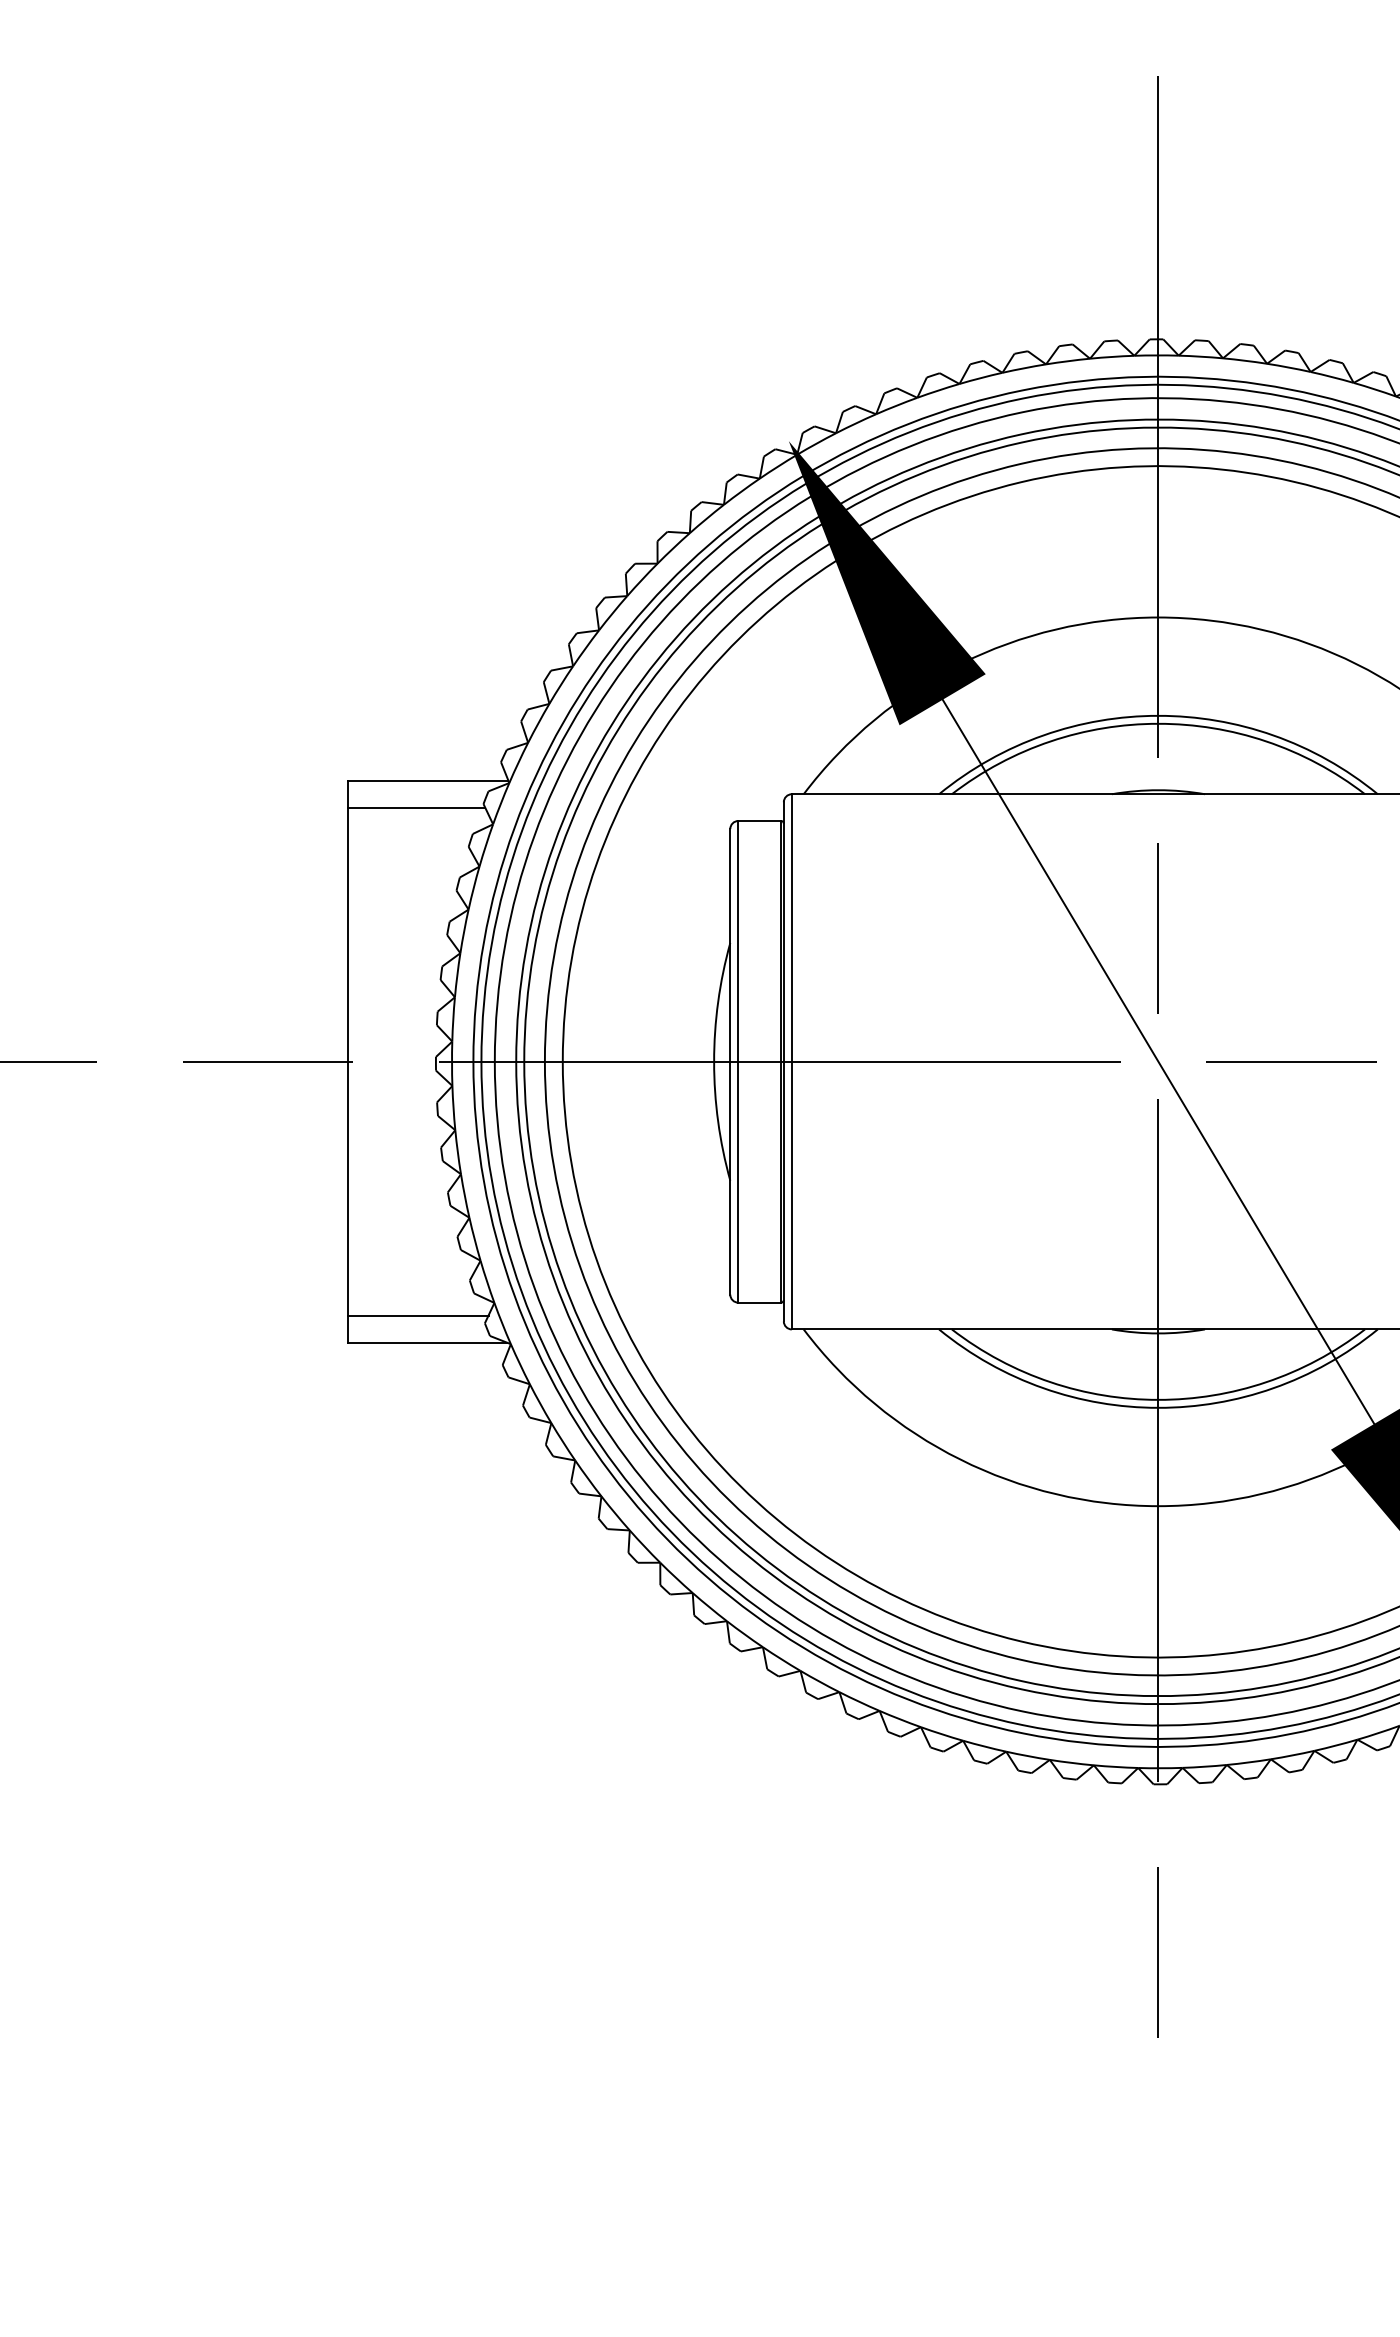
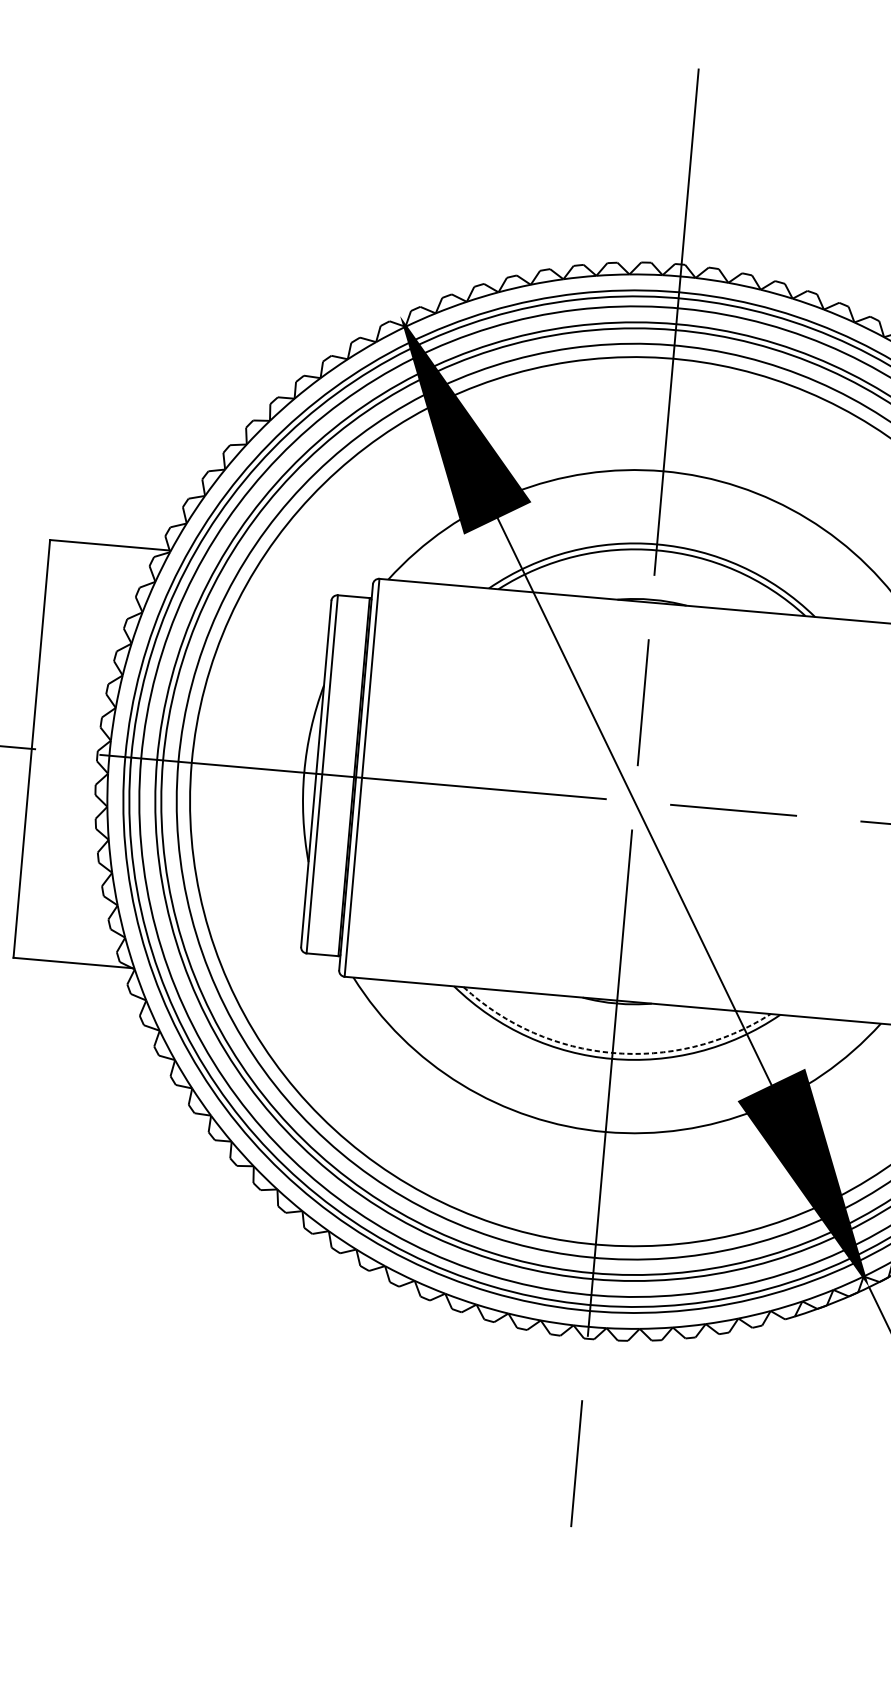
line: (416, 808) -> (99, 565), removed
line: (417, 1315) -> (67, 942), removed
arc: (1158, 1399) -> (612, 1052), solid -> dashed

